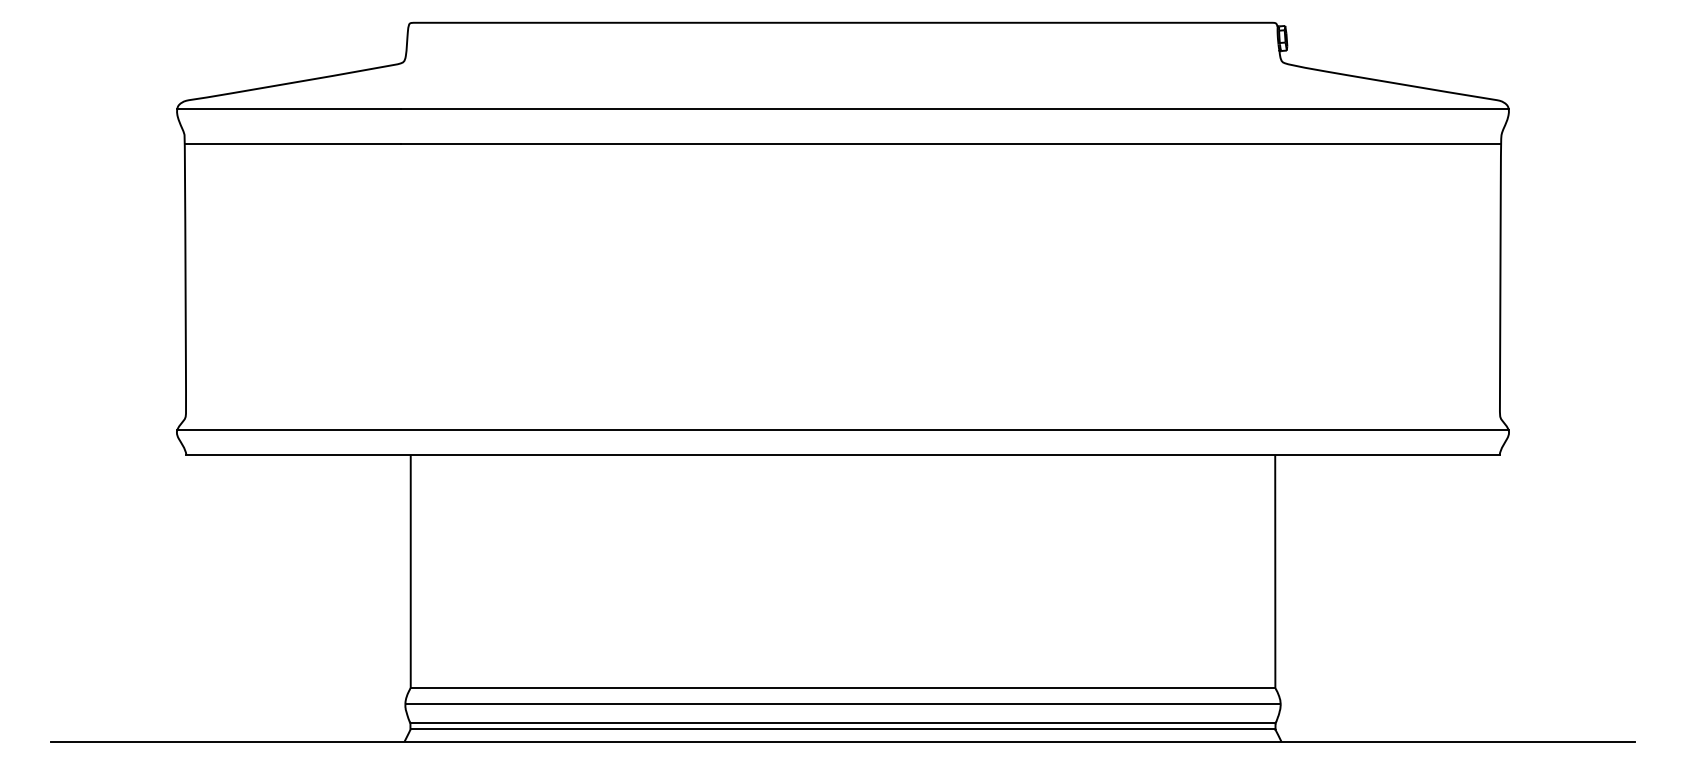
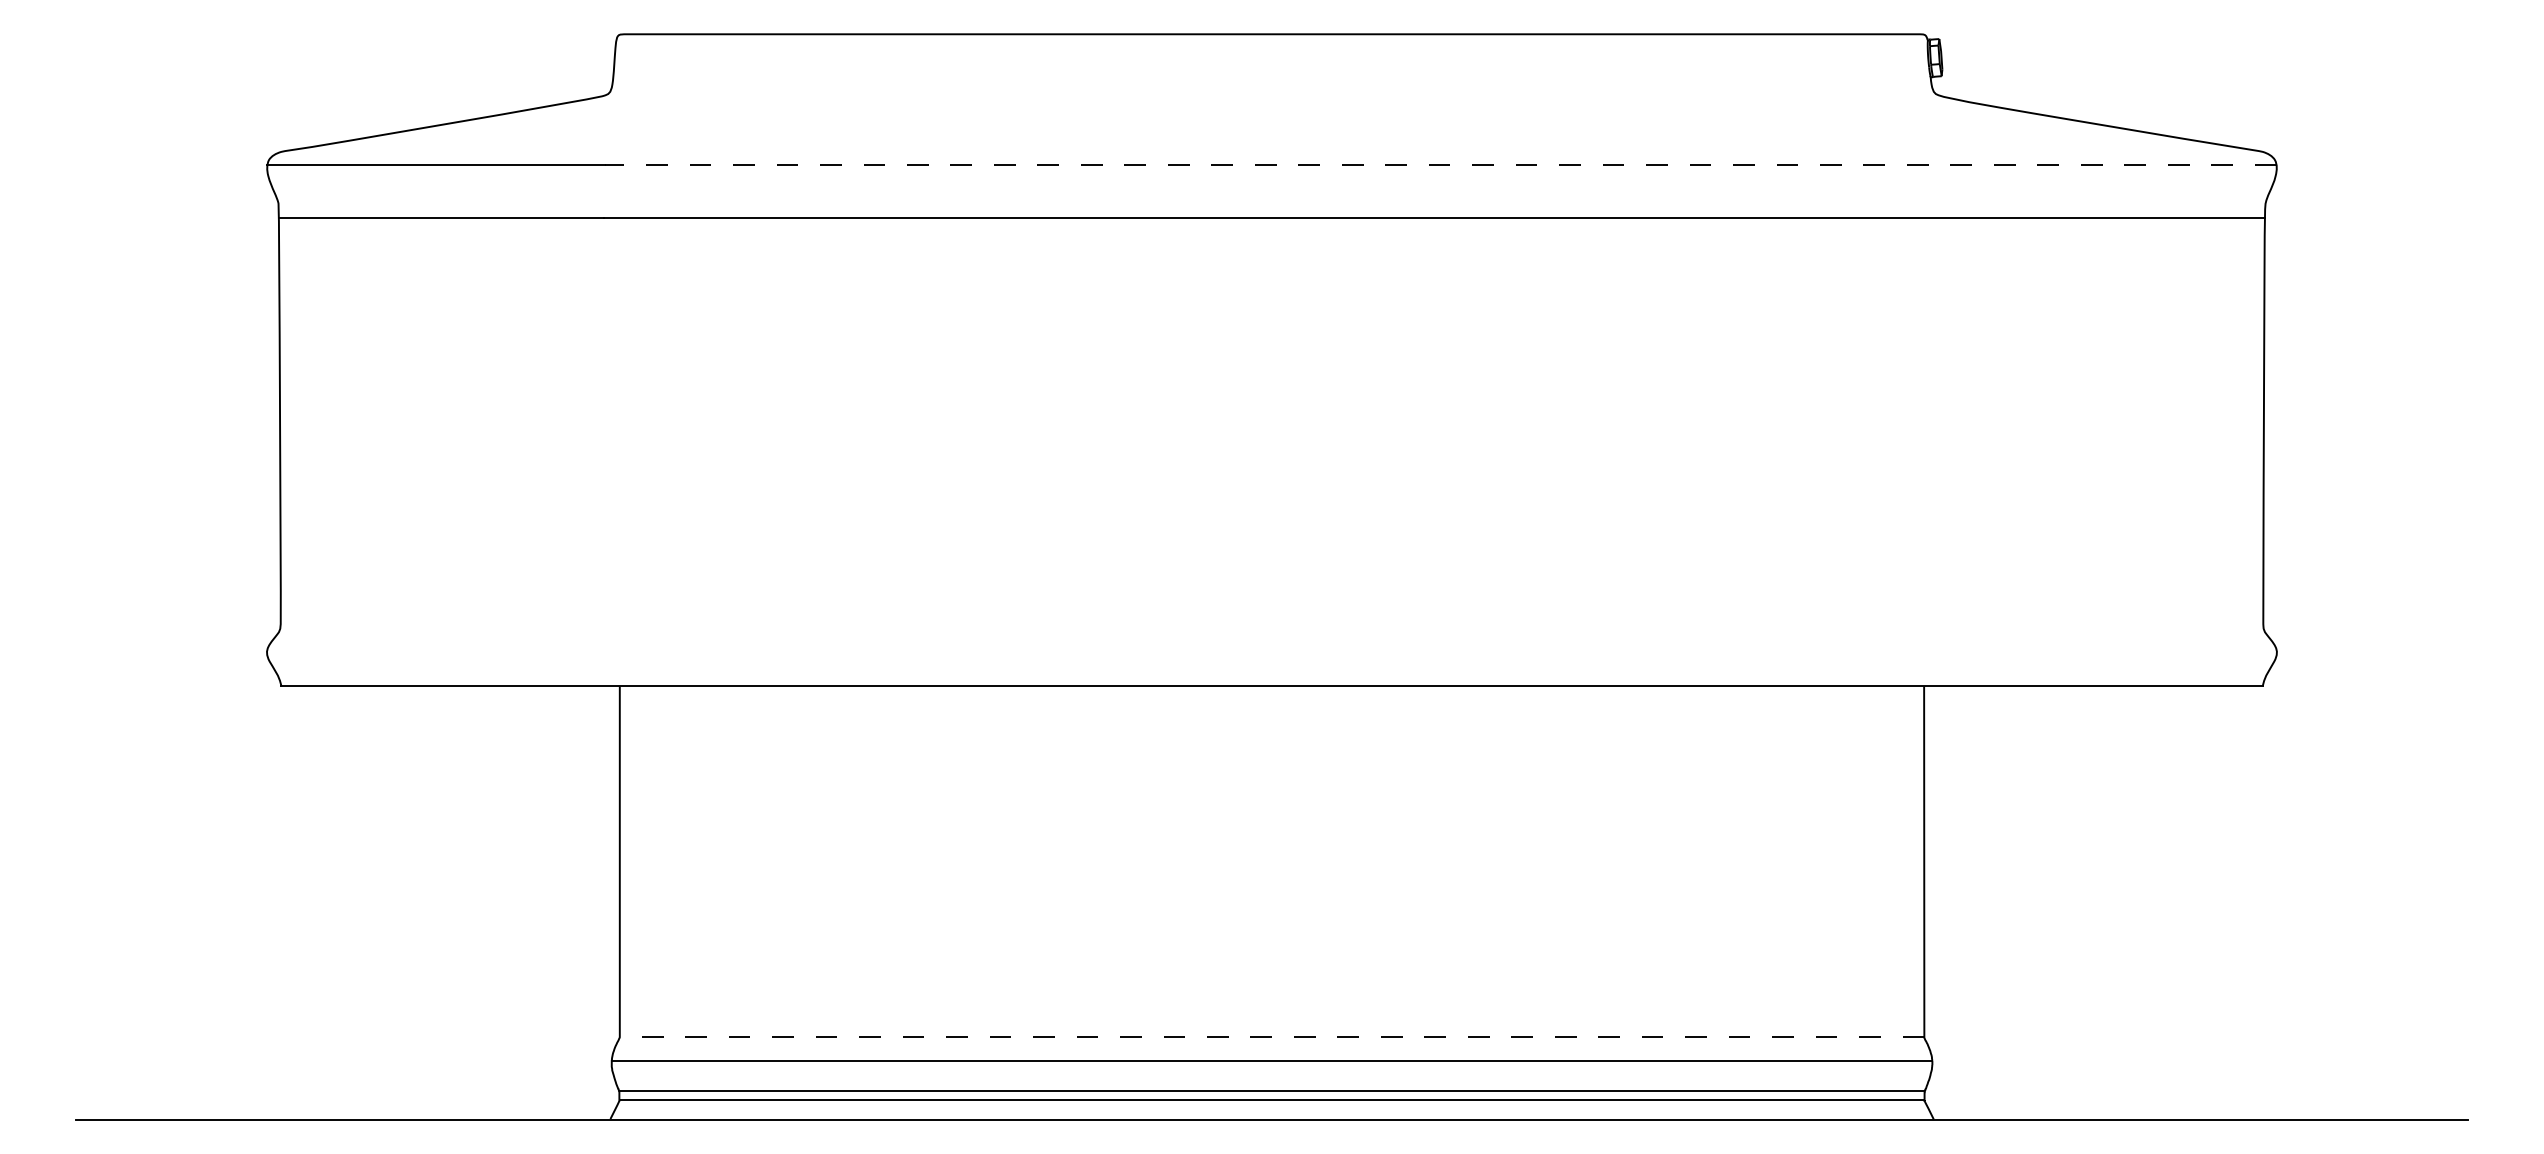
line: (954, 109) -> (1440, 165), solid -> dashed
line: (842, 430) -> (1271, 649), removed
line: (842, 687) -> (1271, 1037), solid -> dashed

